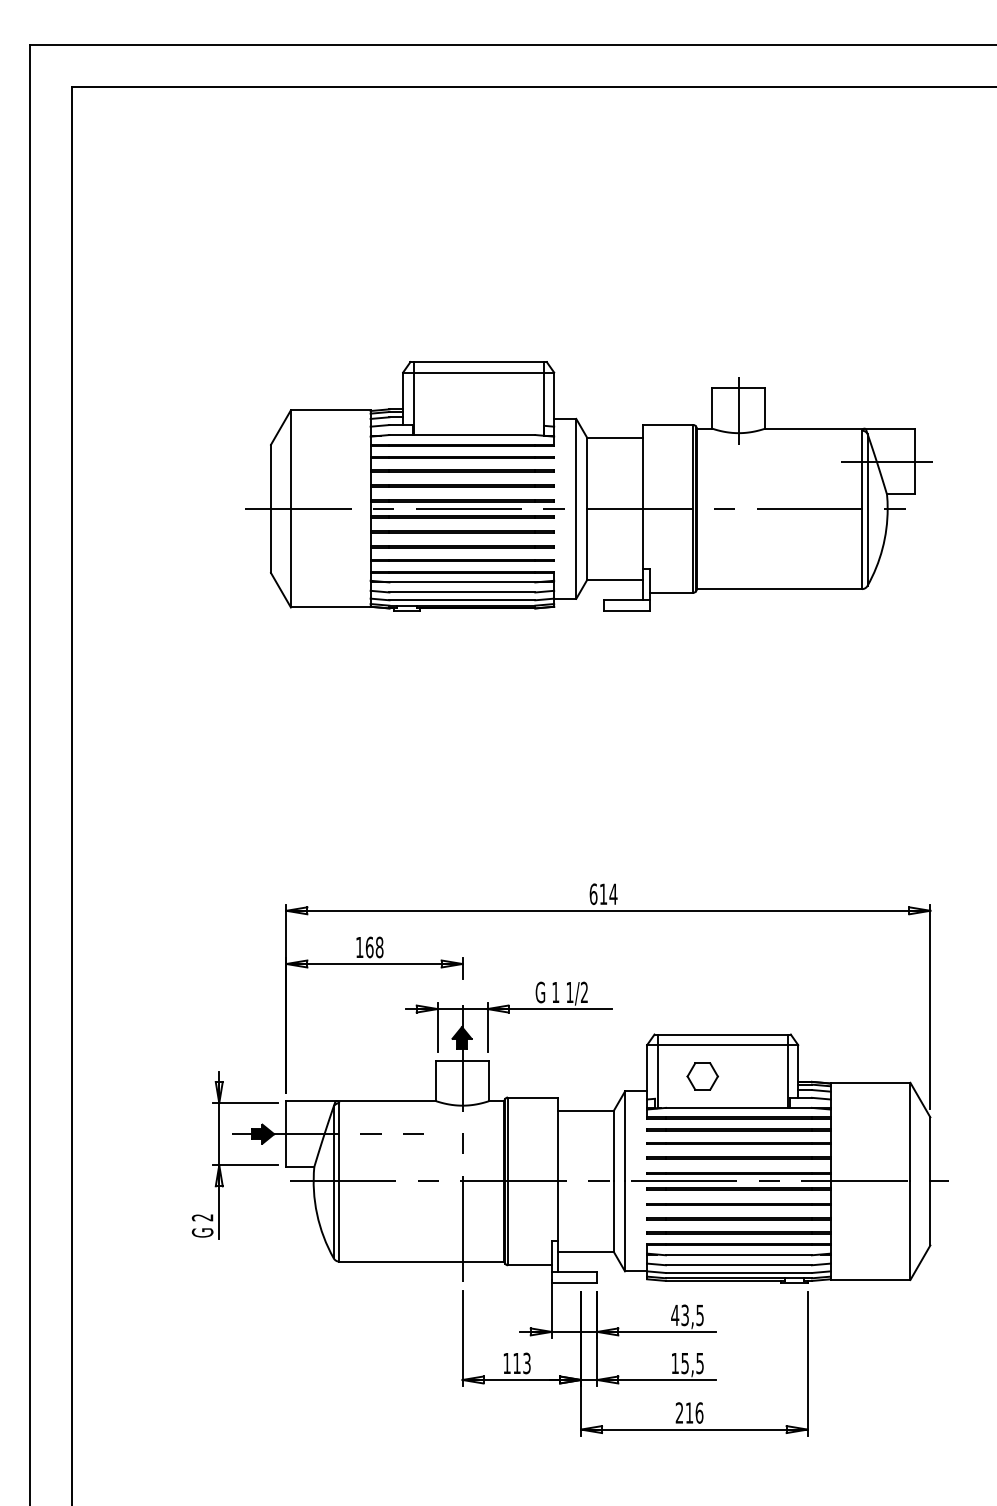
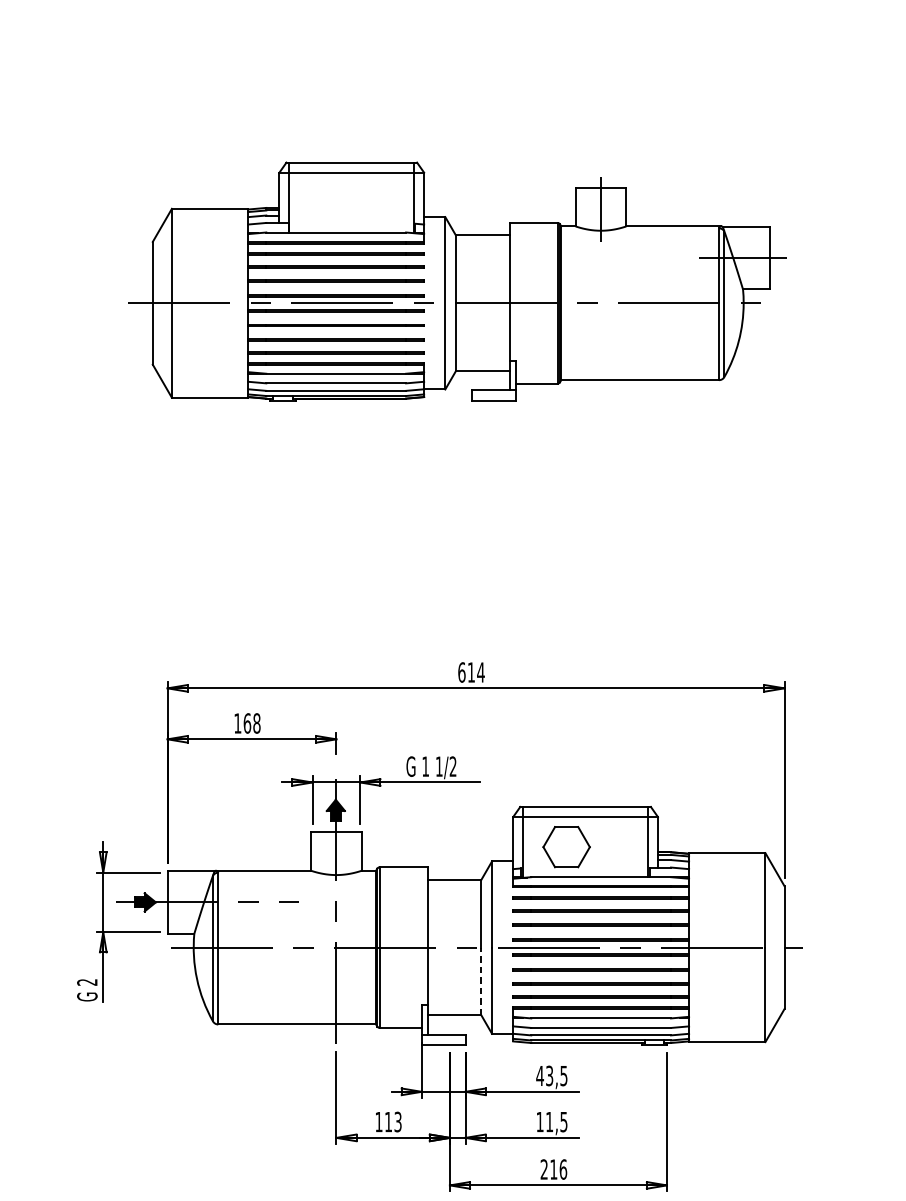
part: (702, 1076) -> (566, 847), size x1.6
line: (613, 1216) -> (480, 981), solid -> dashed
text: (684, 1363) -> (549, 1122), 15,5 -> 11,5

